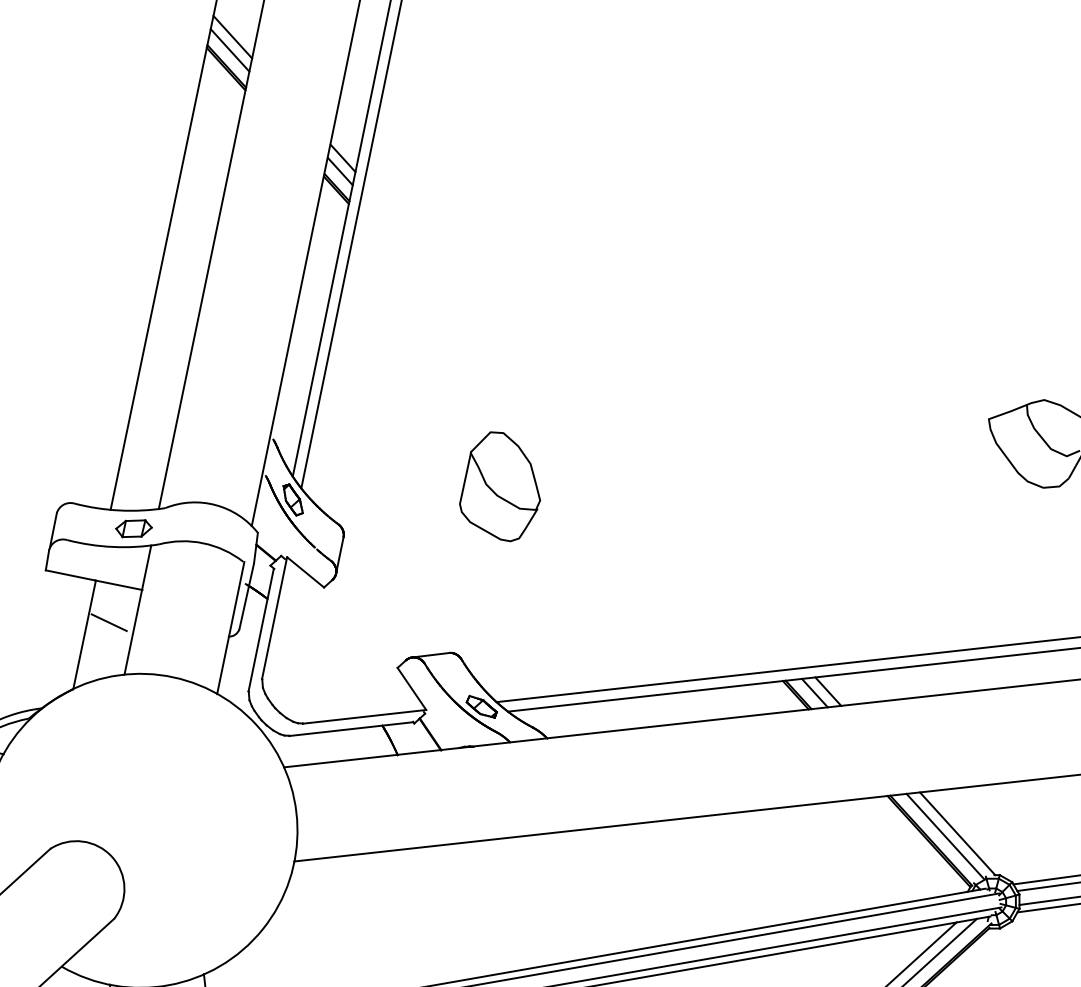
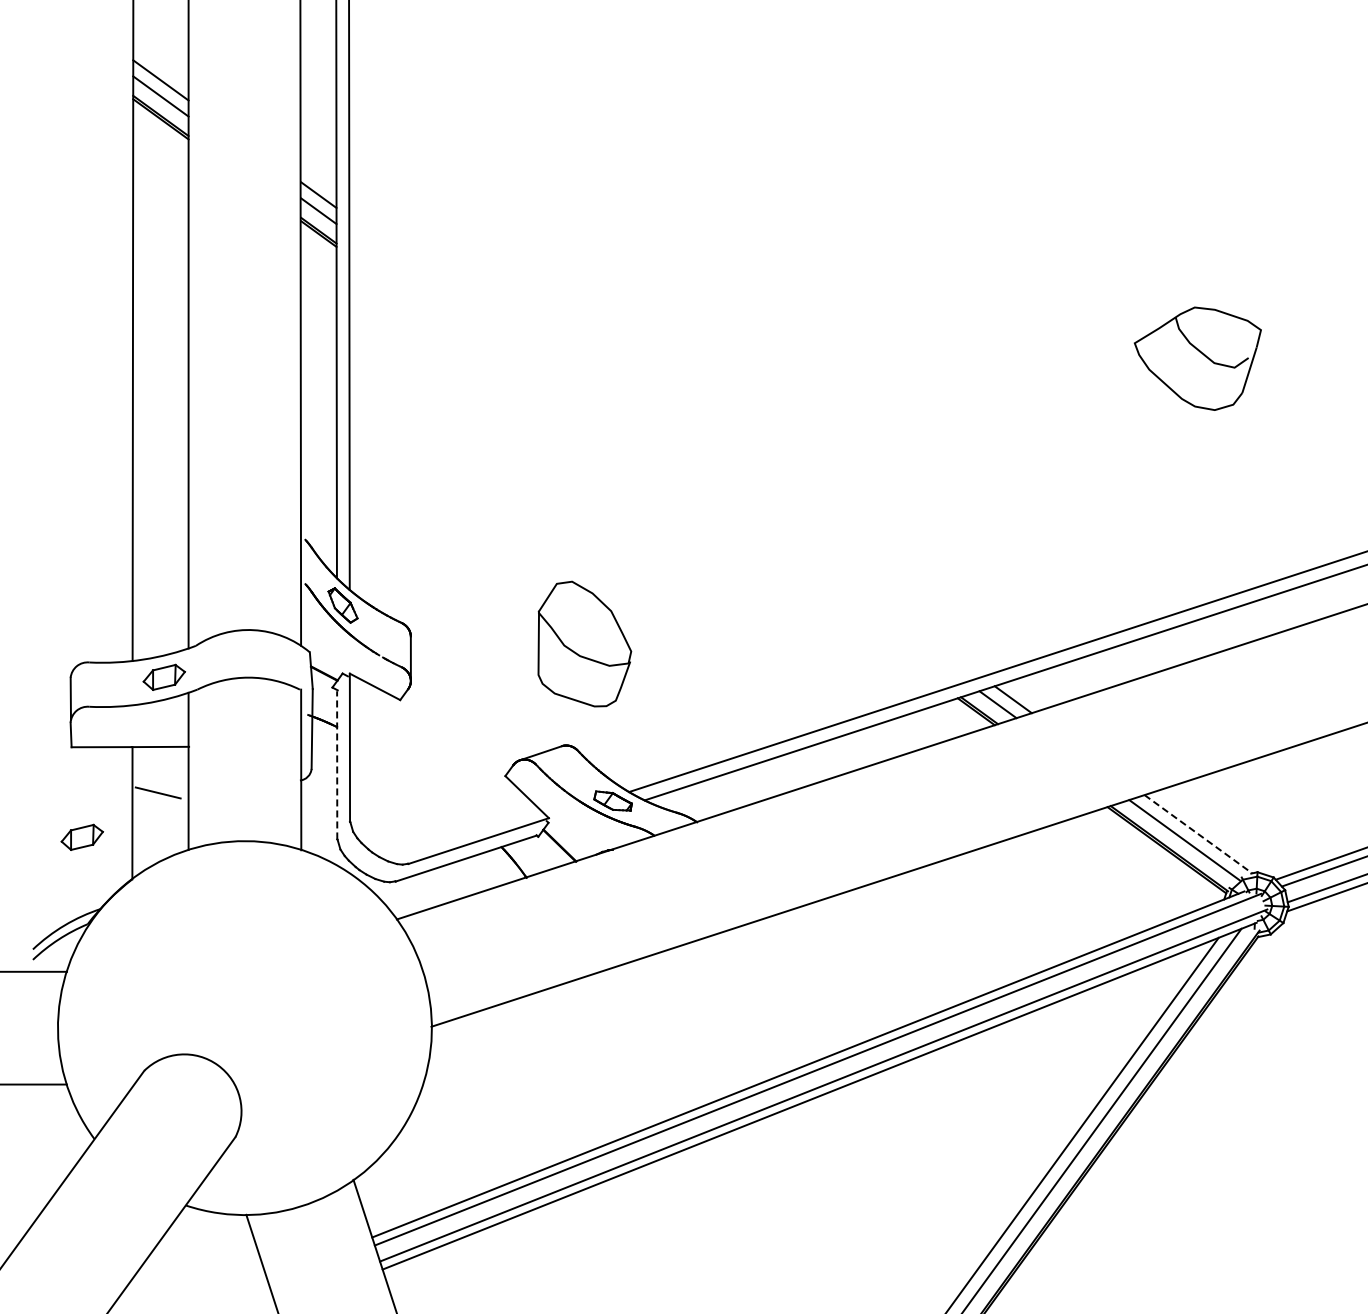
part: (503, 486) -> (584, 643), moved
line: (261, 629) -> (337, 764), solid -> dashed
part: (38, 645) -> (81, 836), added
line: (957, 834) -> (1198, 834), solid -> dashed

